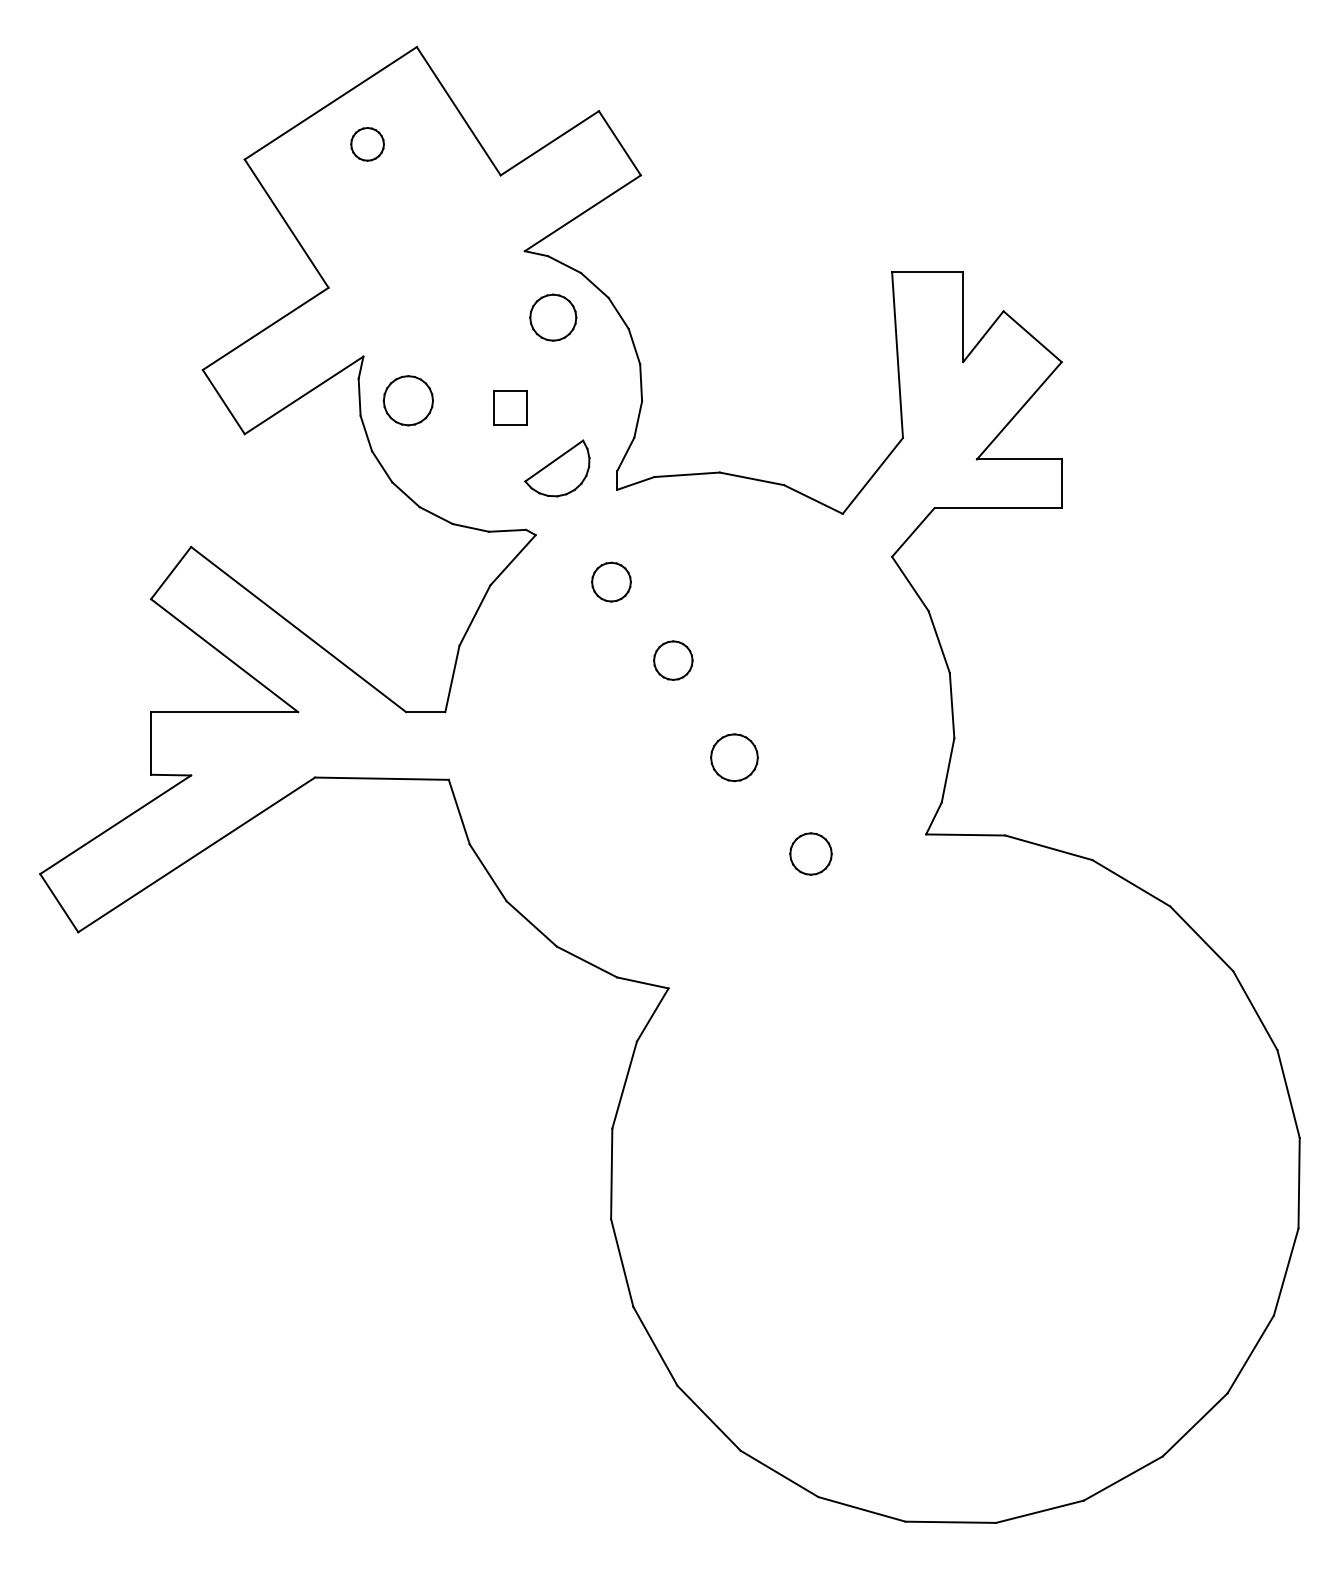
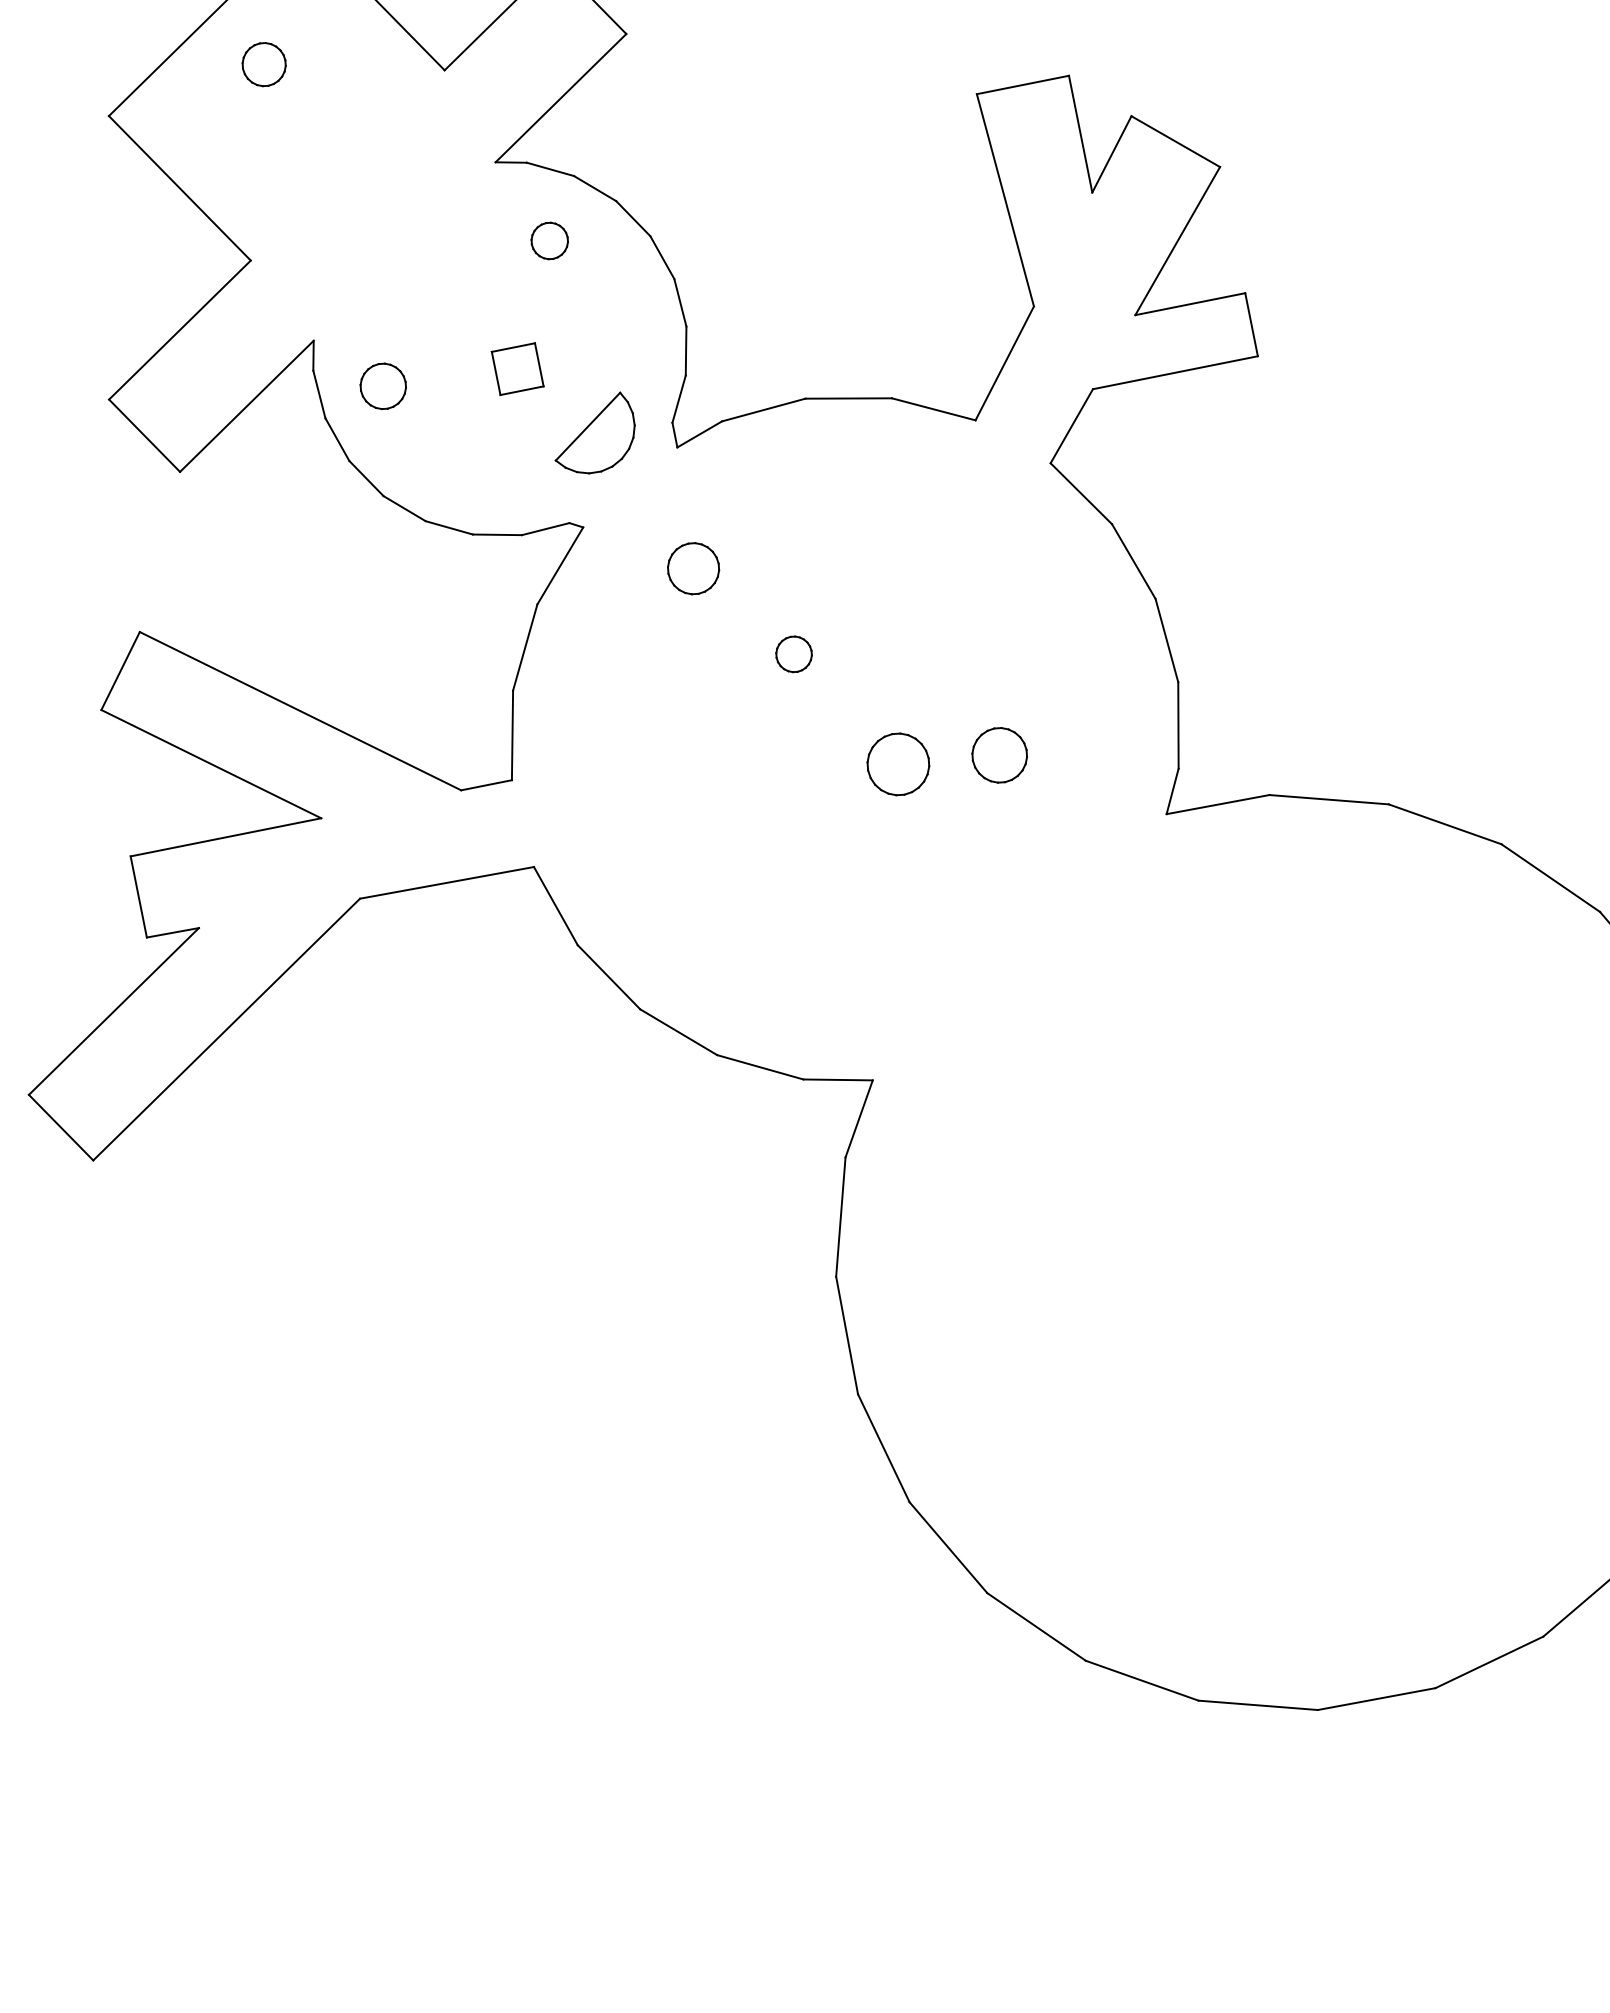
part: (553, 317) -> (549, 240), size x0.6
part: (407, 400) -> (382, 386), size x0.7
part: (673, 660) -> (794, 654), size x0.7
part: (810, 853) -> (998, 754), moved

